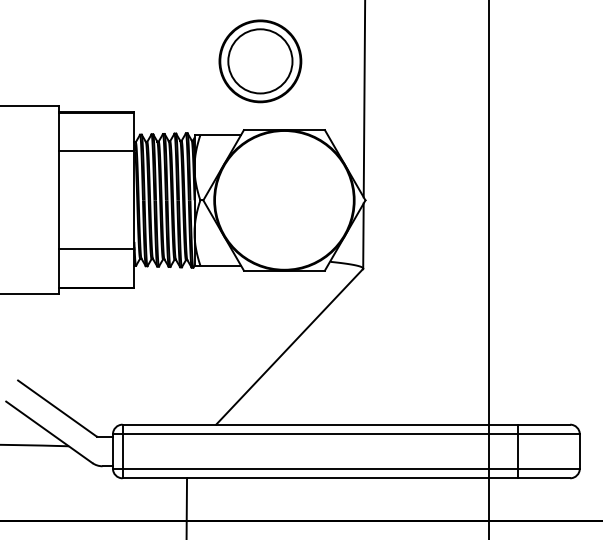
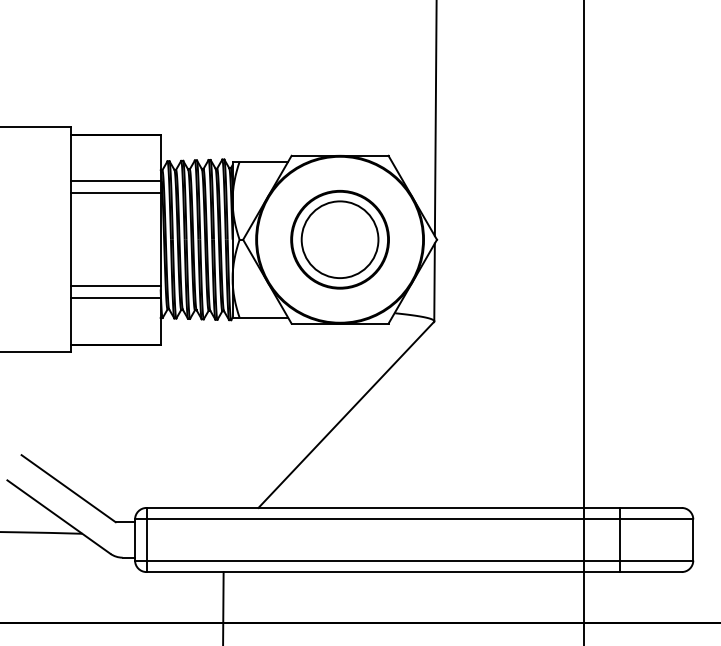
part: (260, 61) -> (340, 239), moved
line: (96, 161) -> (115, 193), added
line: (96, 239) -> (115, 286), added

